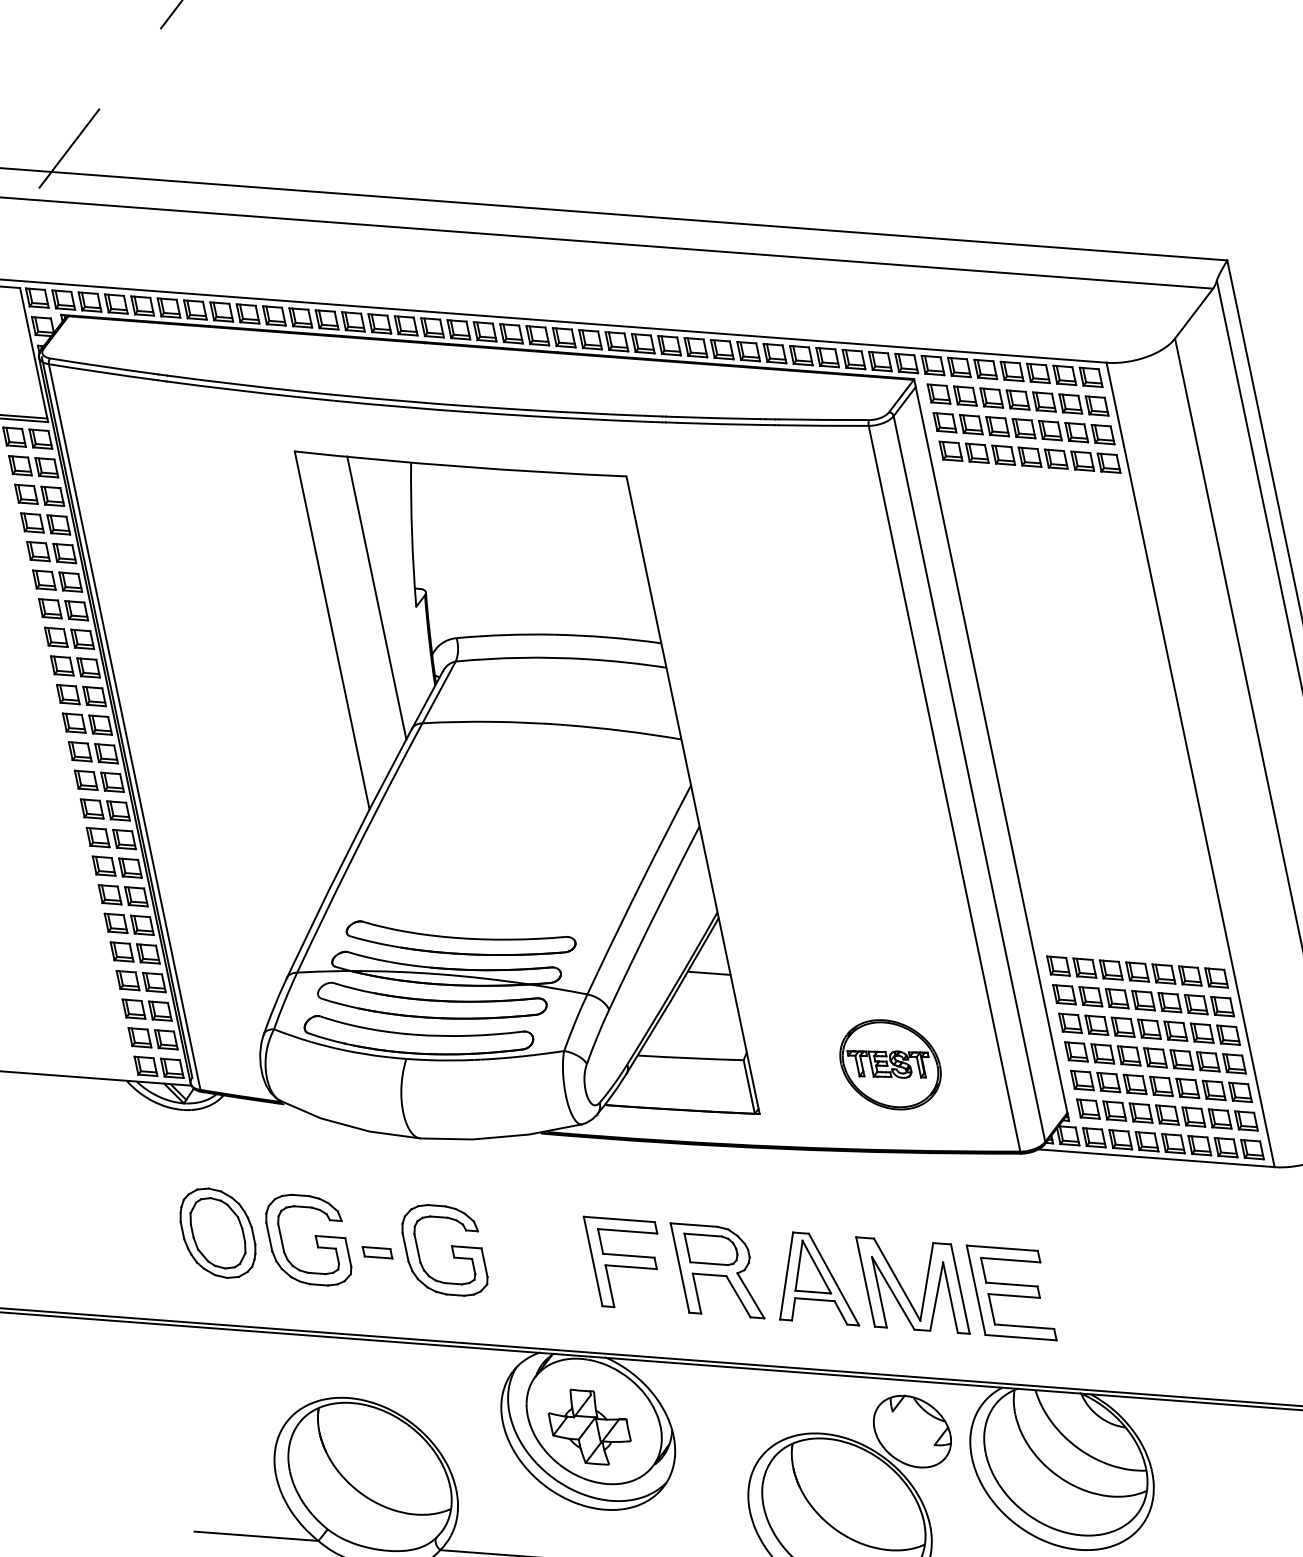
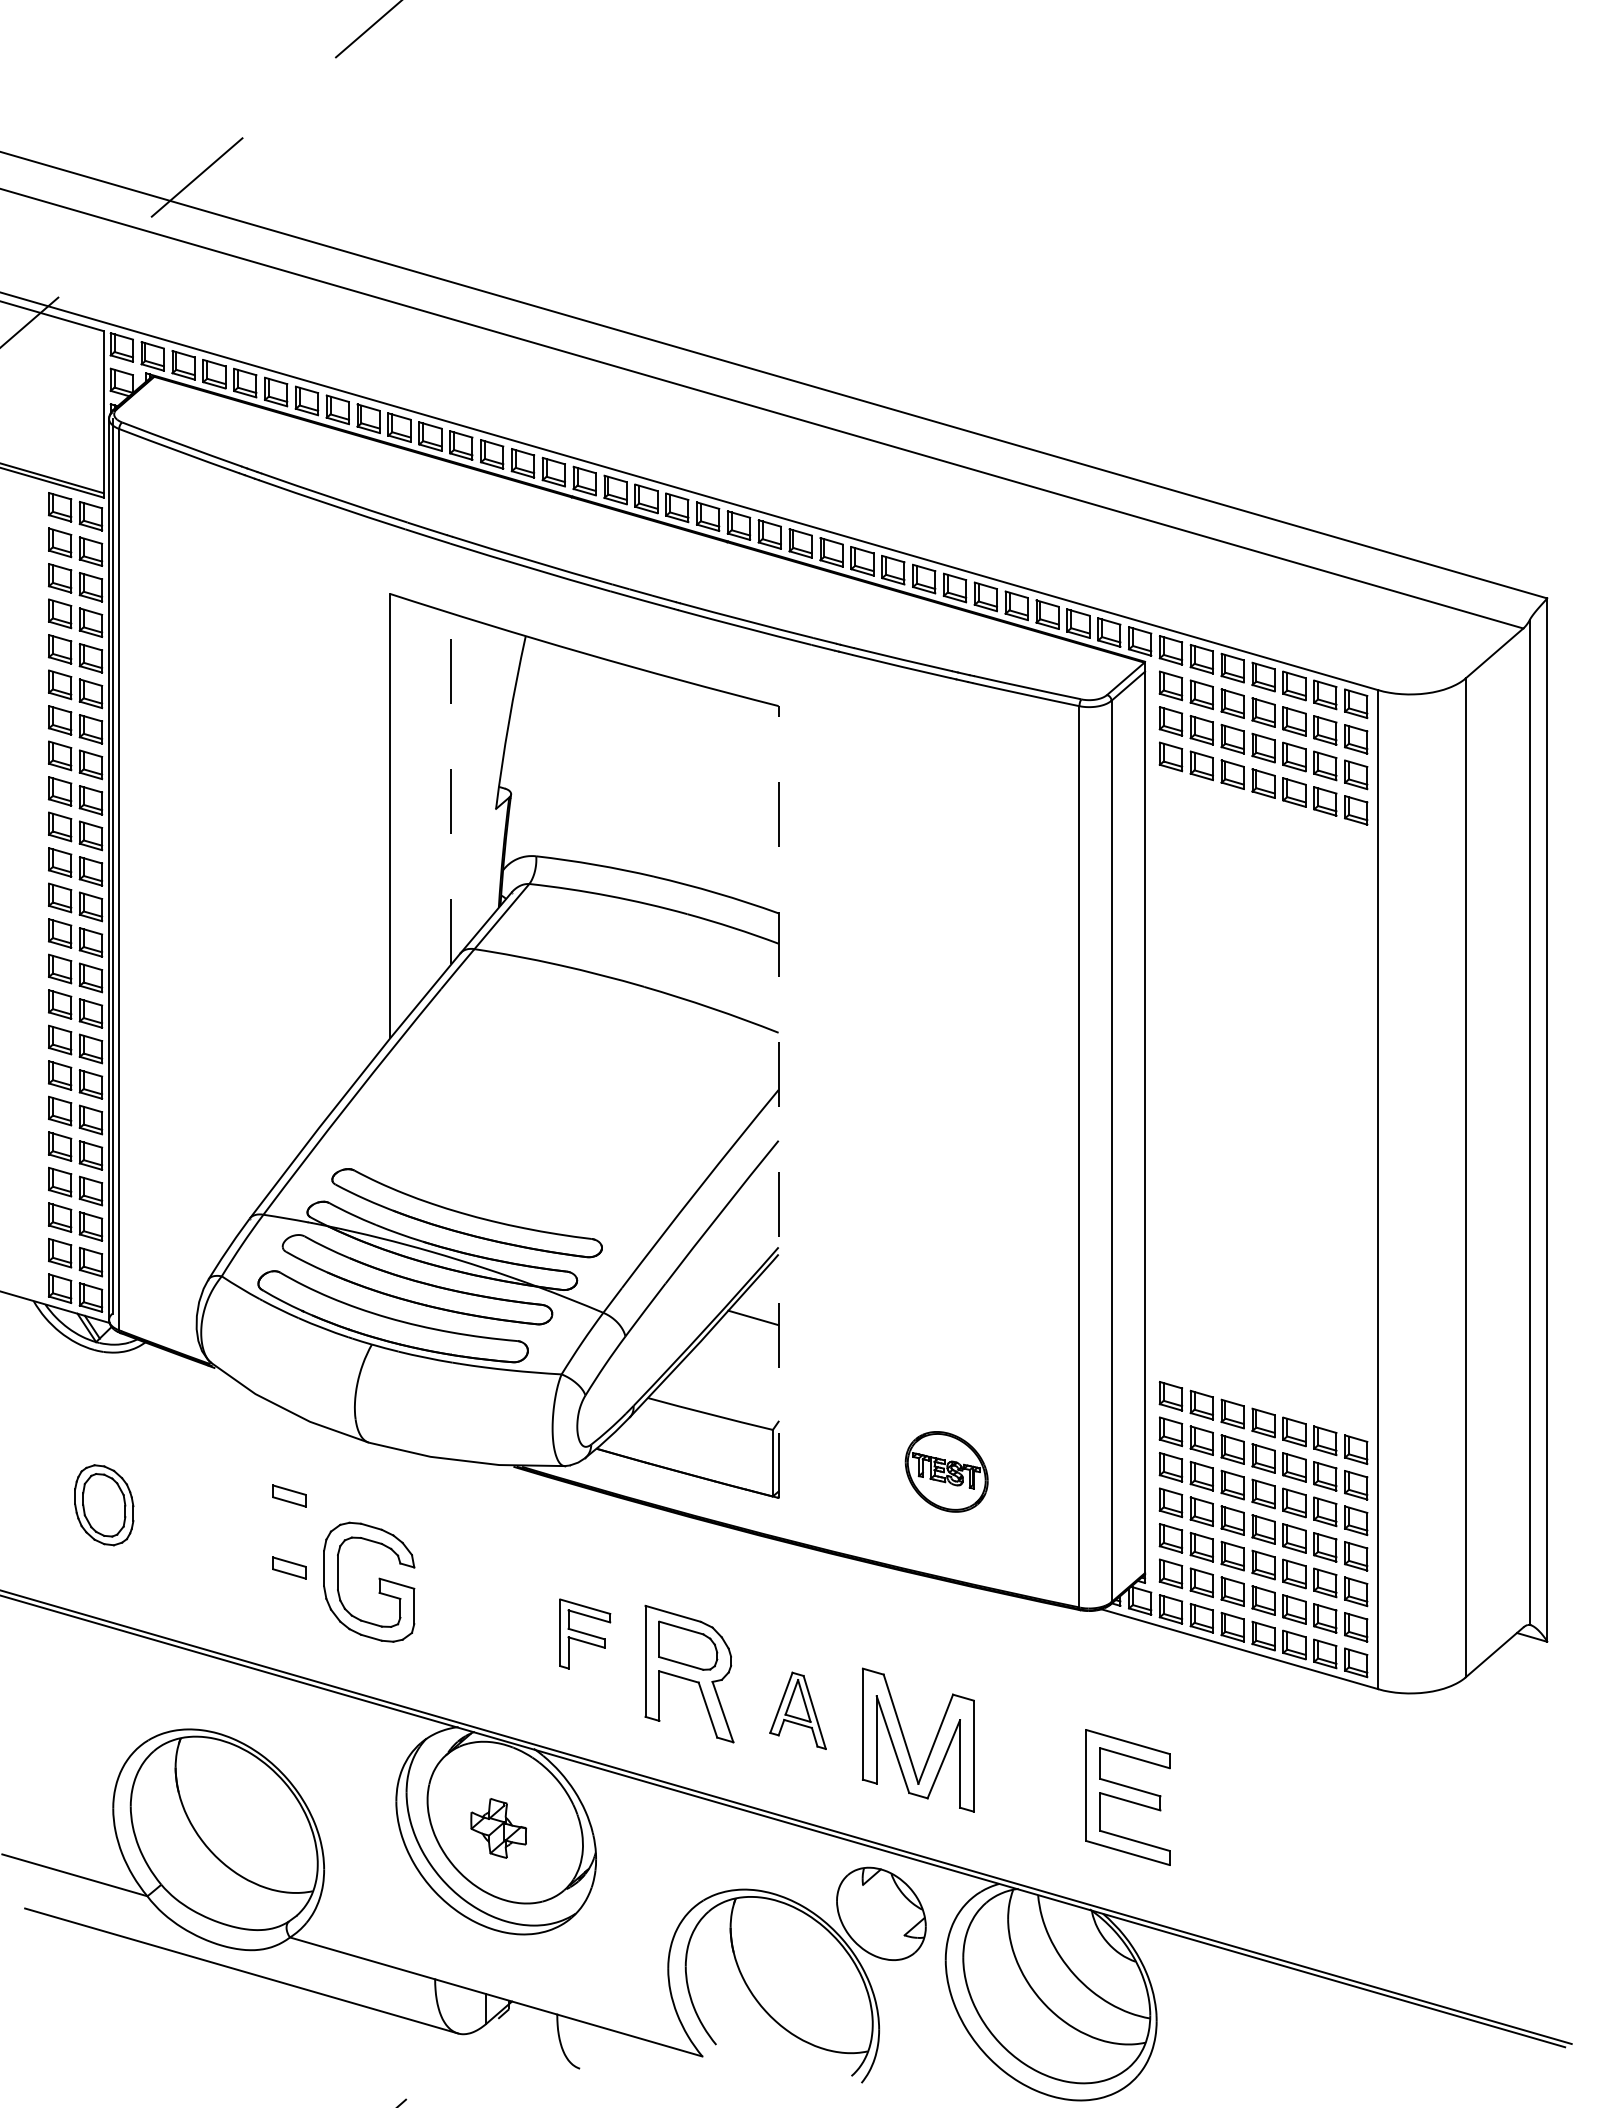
line: (376, 597) -> (451, 788), solid -> dashed
line: (692, 794) -> (778, 1101), solid -> dashed
part: (890, 1064) -> (946, 1471), size x0.7
part: (365, 1194) -> (289, 1495), added
part: (217, 1233) -> (103, 1505), size x0.7
part: (315, 1238) -> (219, 1535), removed
part: (626, 1255) -> (584, 1633), size x0.6
part: (810, 1282) -> (797, 1710), size x0.6
part: (1011, 1293) -> (1127, 1797), moved
part: (589, 1427) -> (498, 1828), size x0.6

